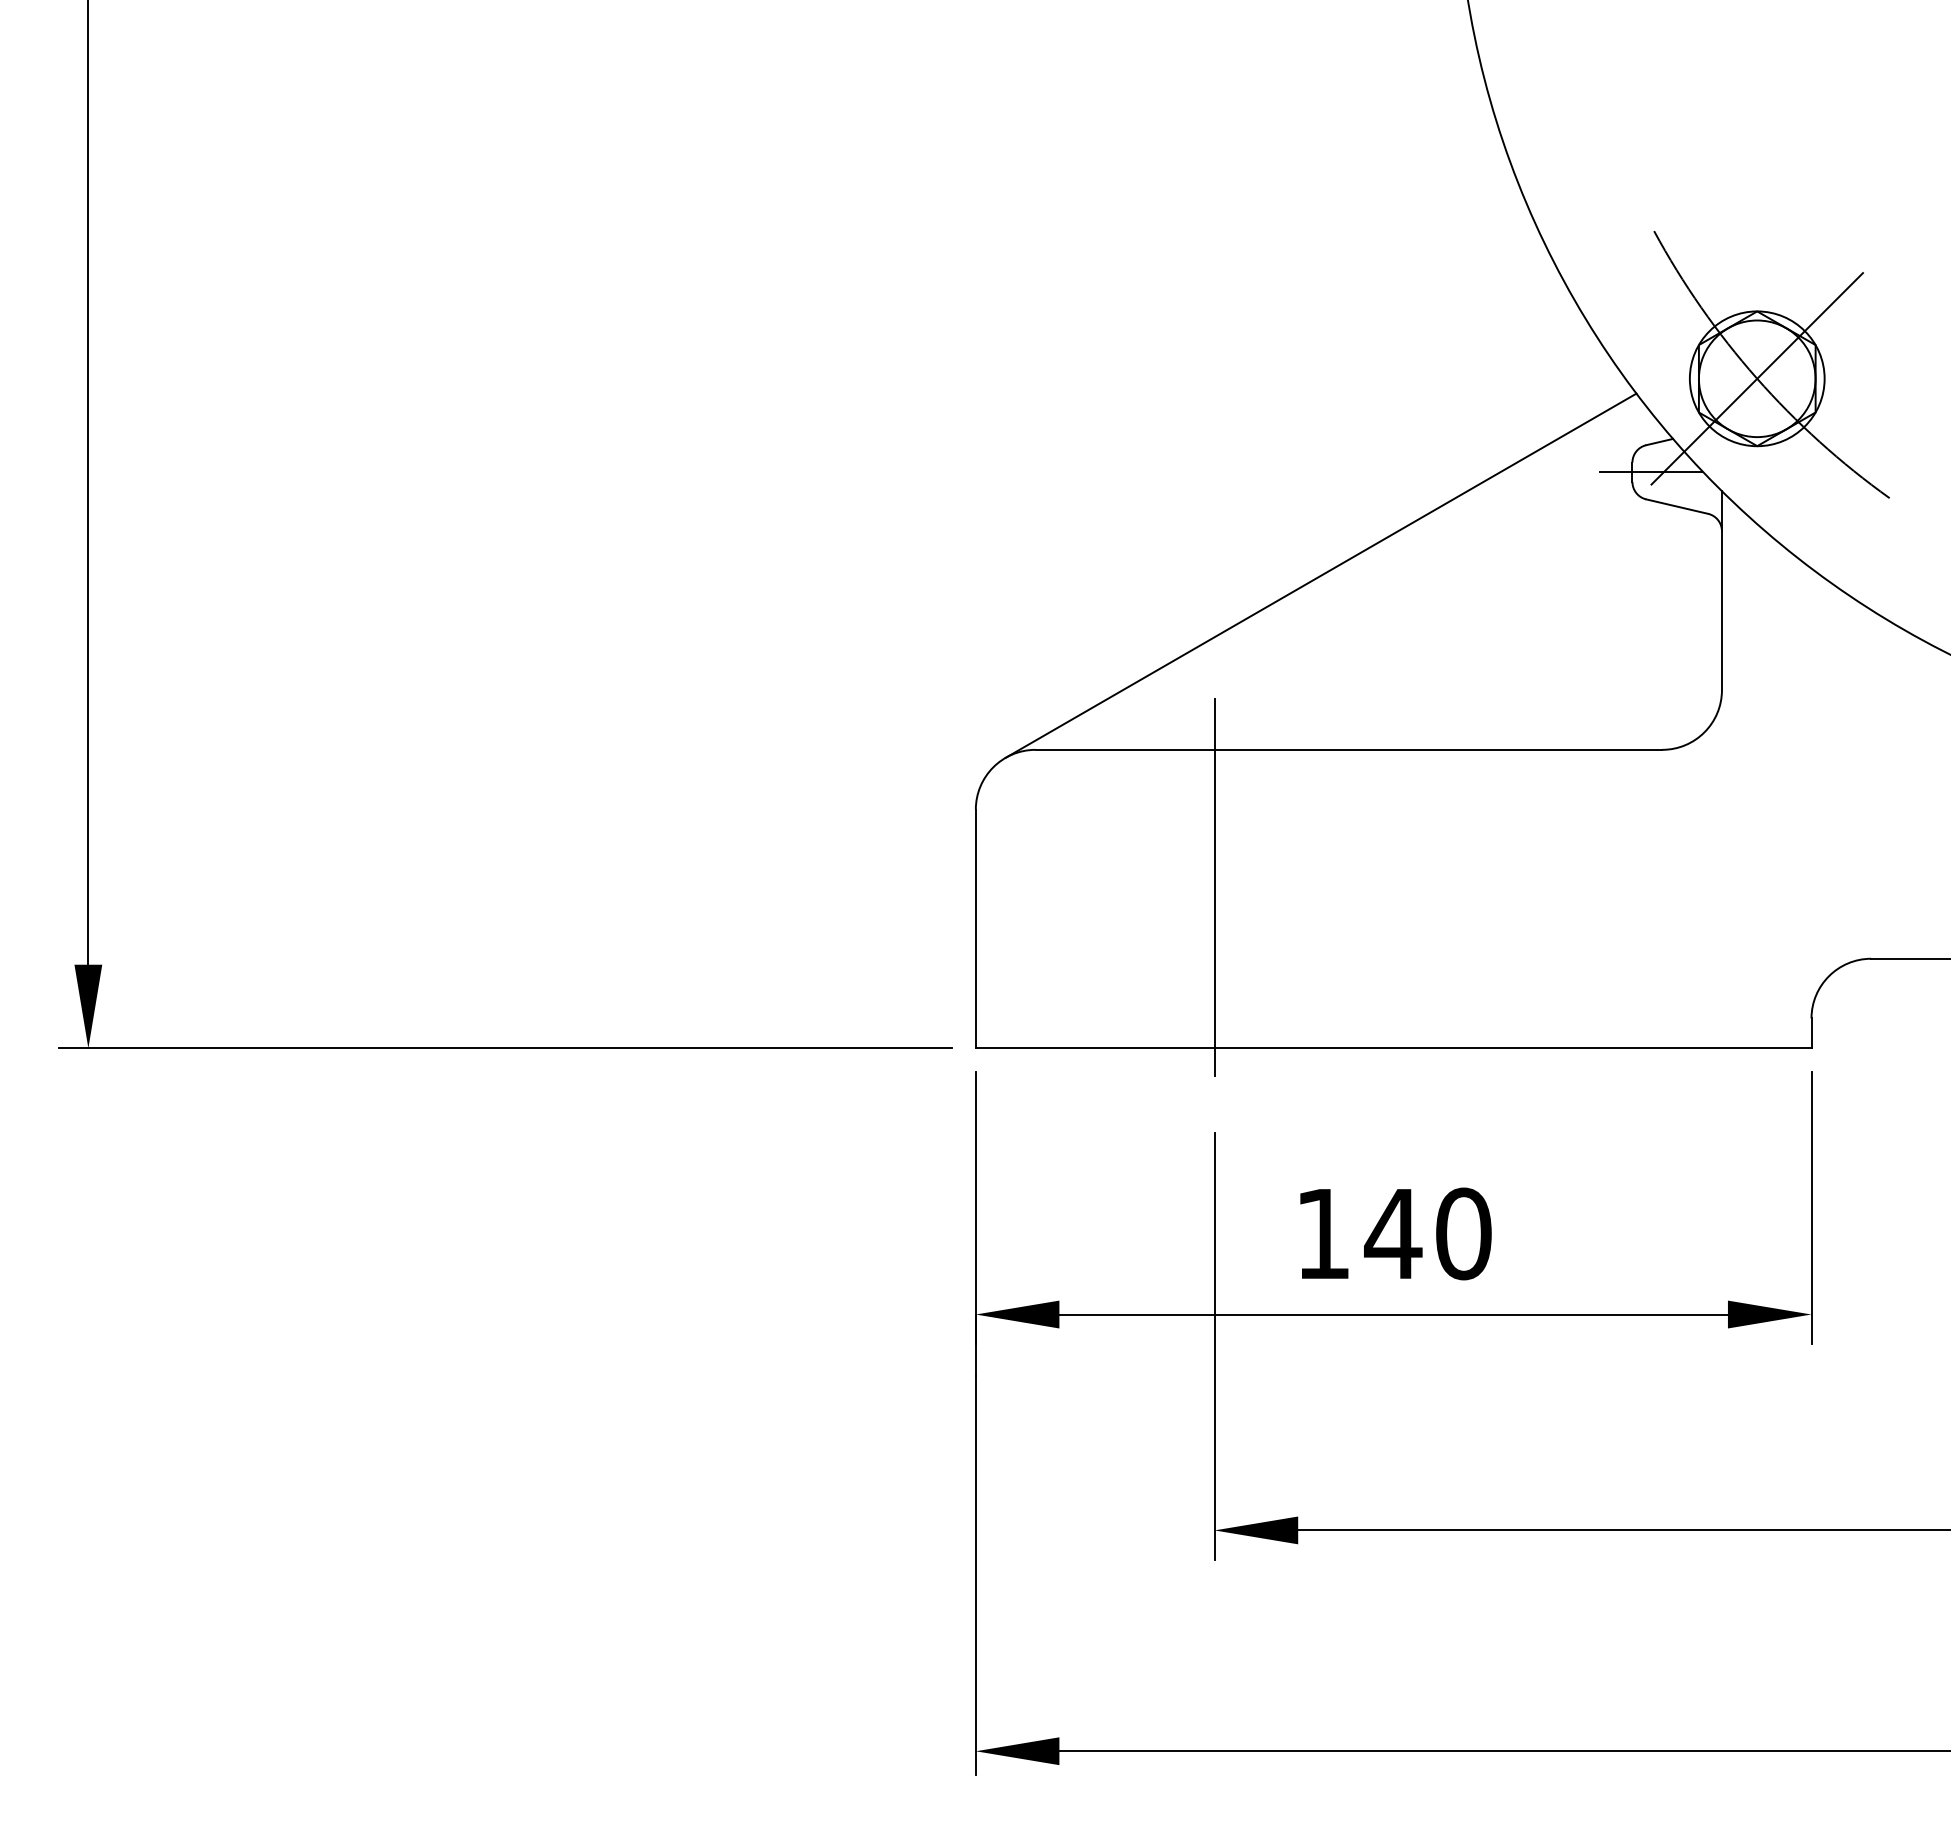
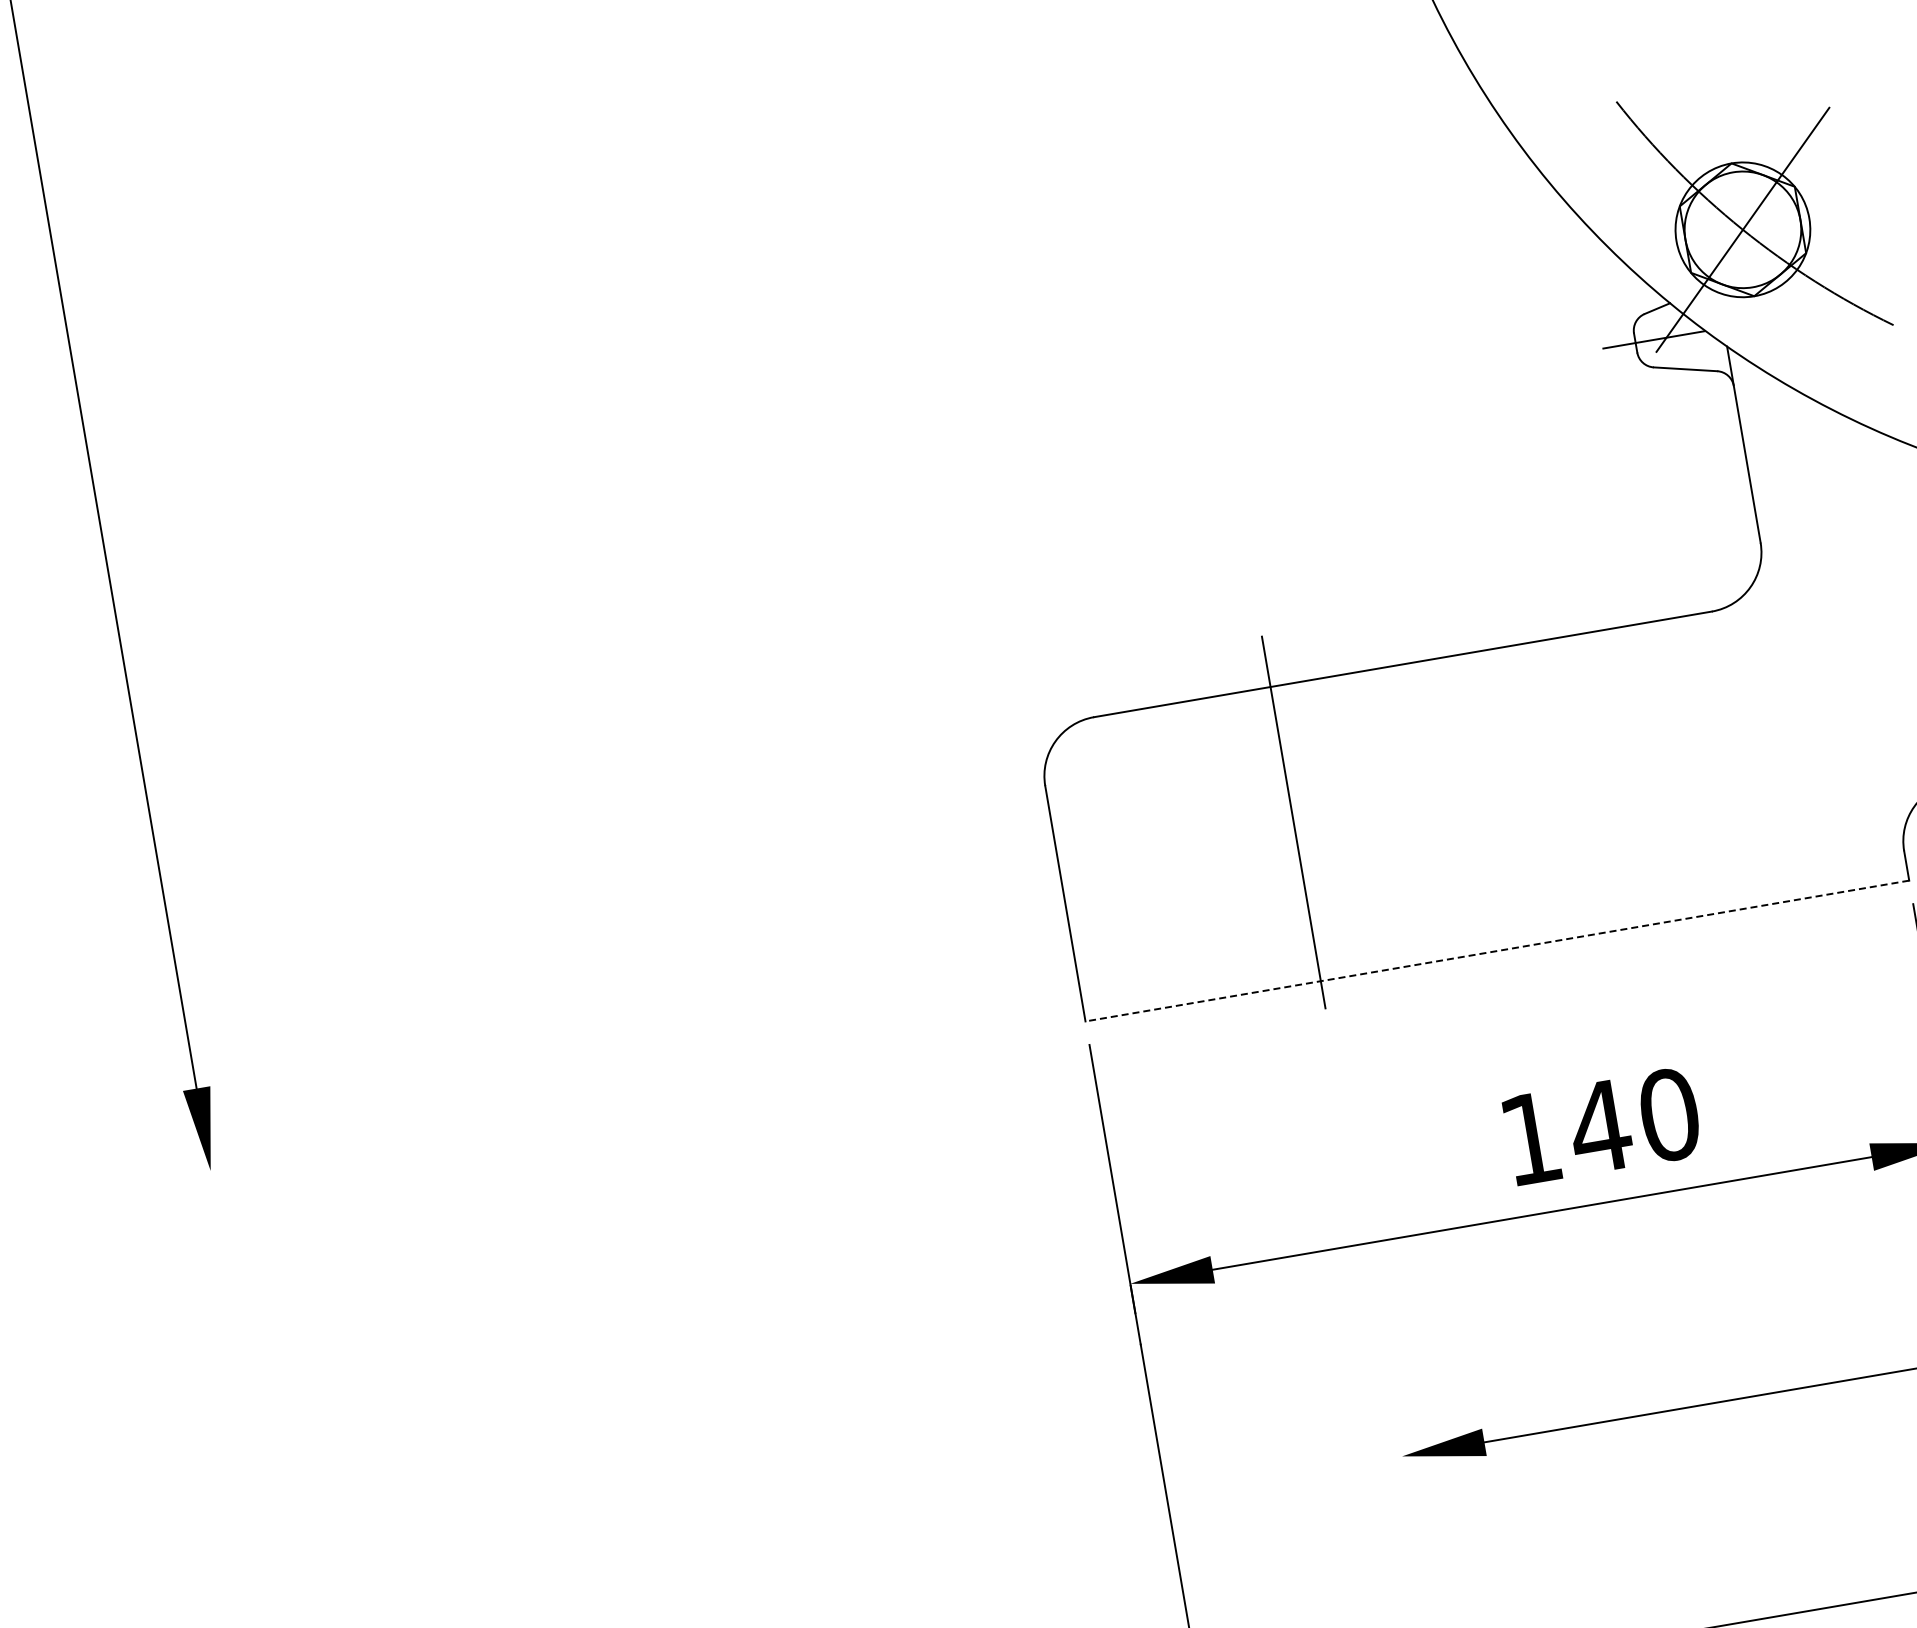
line: (1320, 575) -> (1345, 497), removed
line: (504, 1048) -> (620, 1101), removed
line: (1393, 1048) -> (1497, 951), solid -> dashed
text: (1395, 1233) -> (1602, 1126), moved
line: (1214, 1346) -> (1370, 1275), removed

